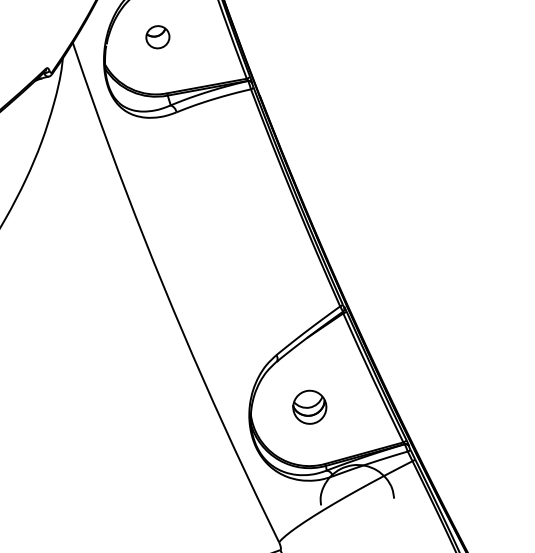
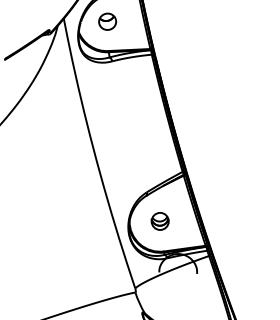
part: (157, 36) -> (107, 21), size x1.43

